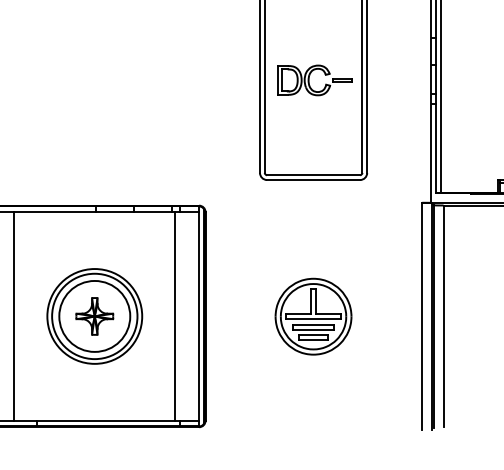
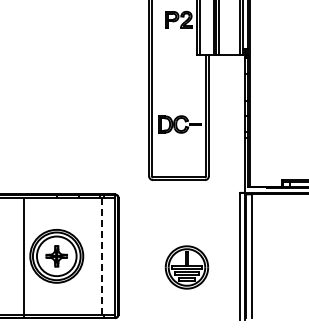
line: (174, 314) -> (101, 255), solid -> dashed
line: (13, 316) -> (23, 256), moved
part: (312, 316) -> (186, 267), moved

